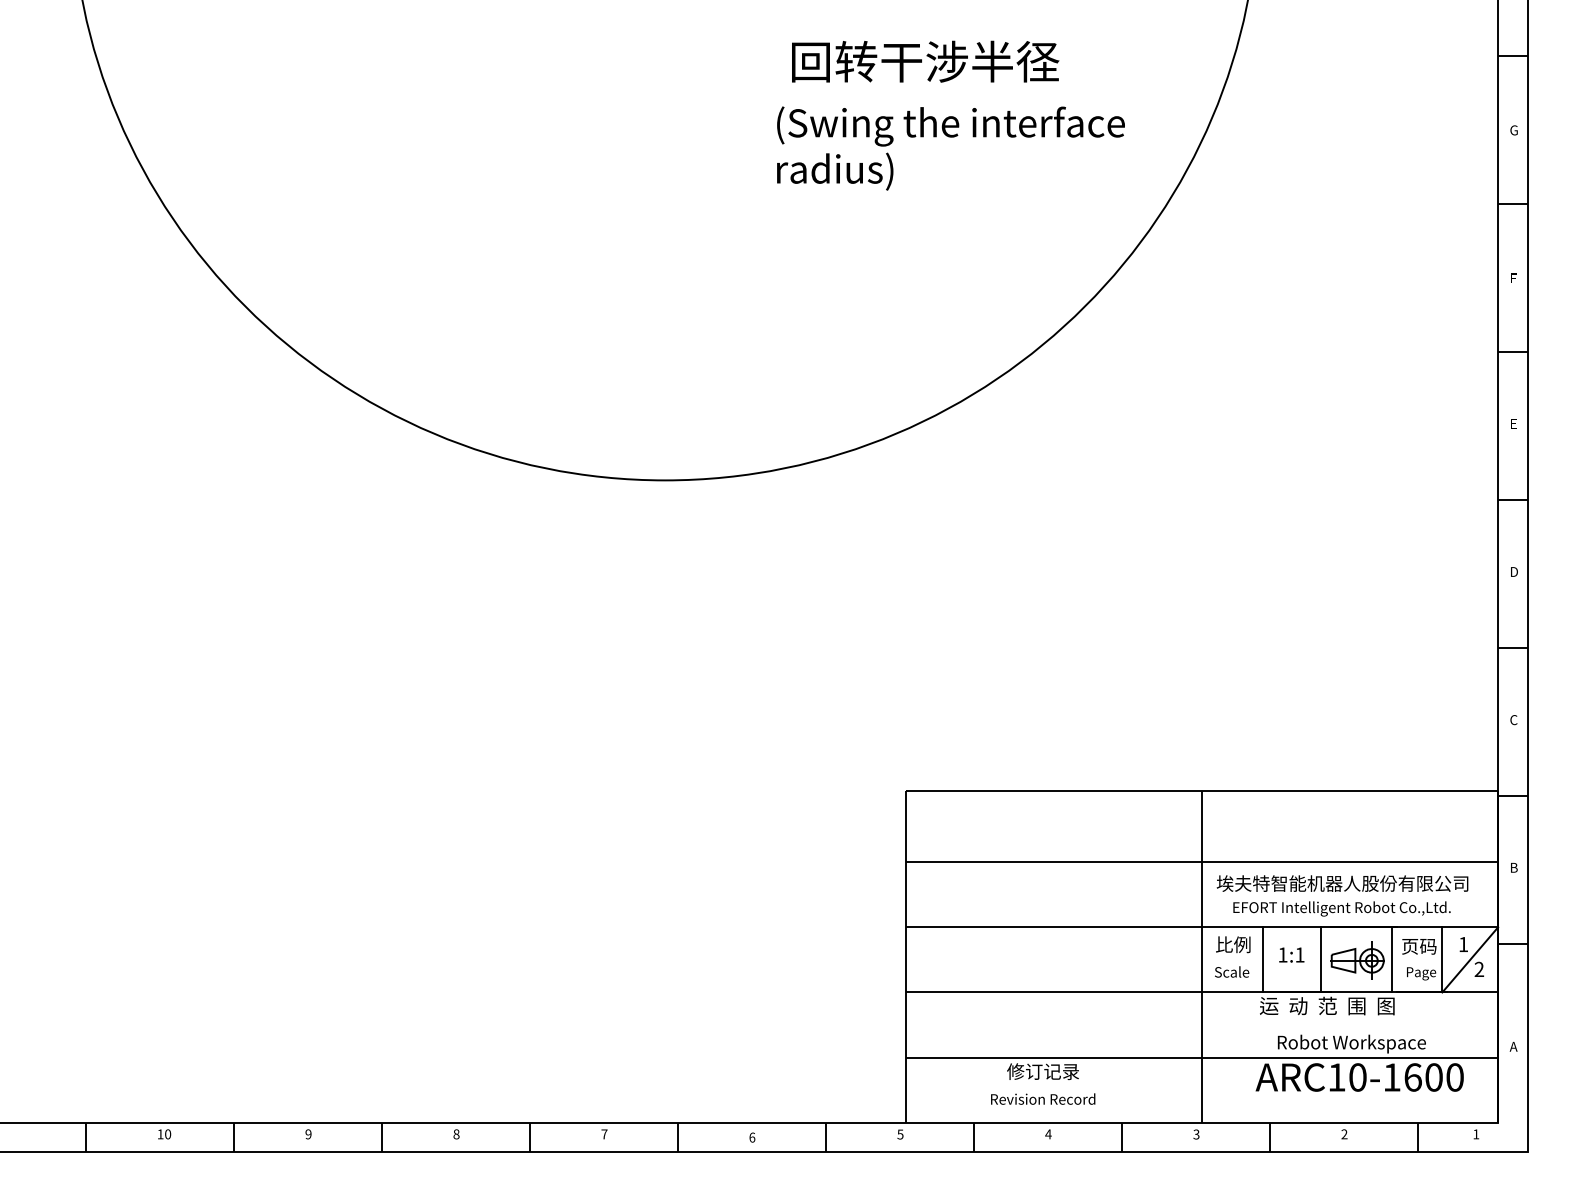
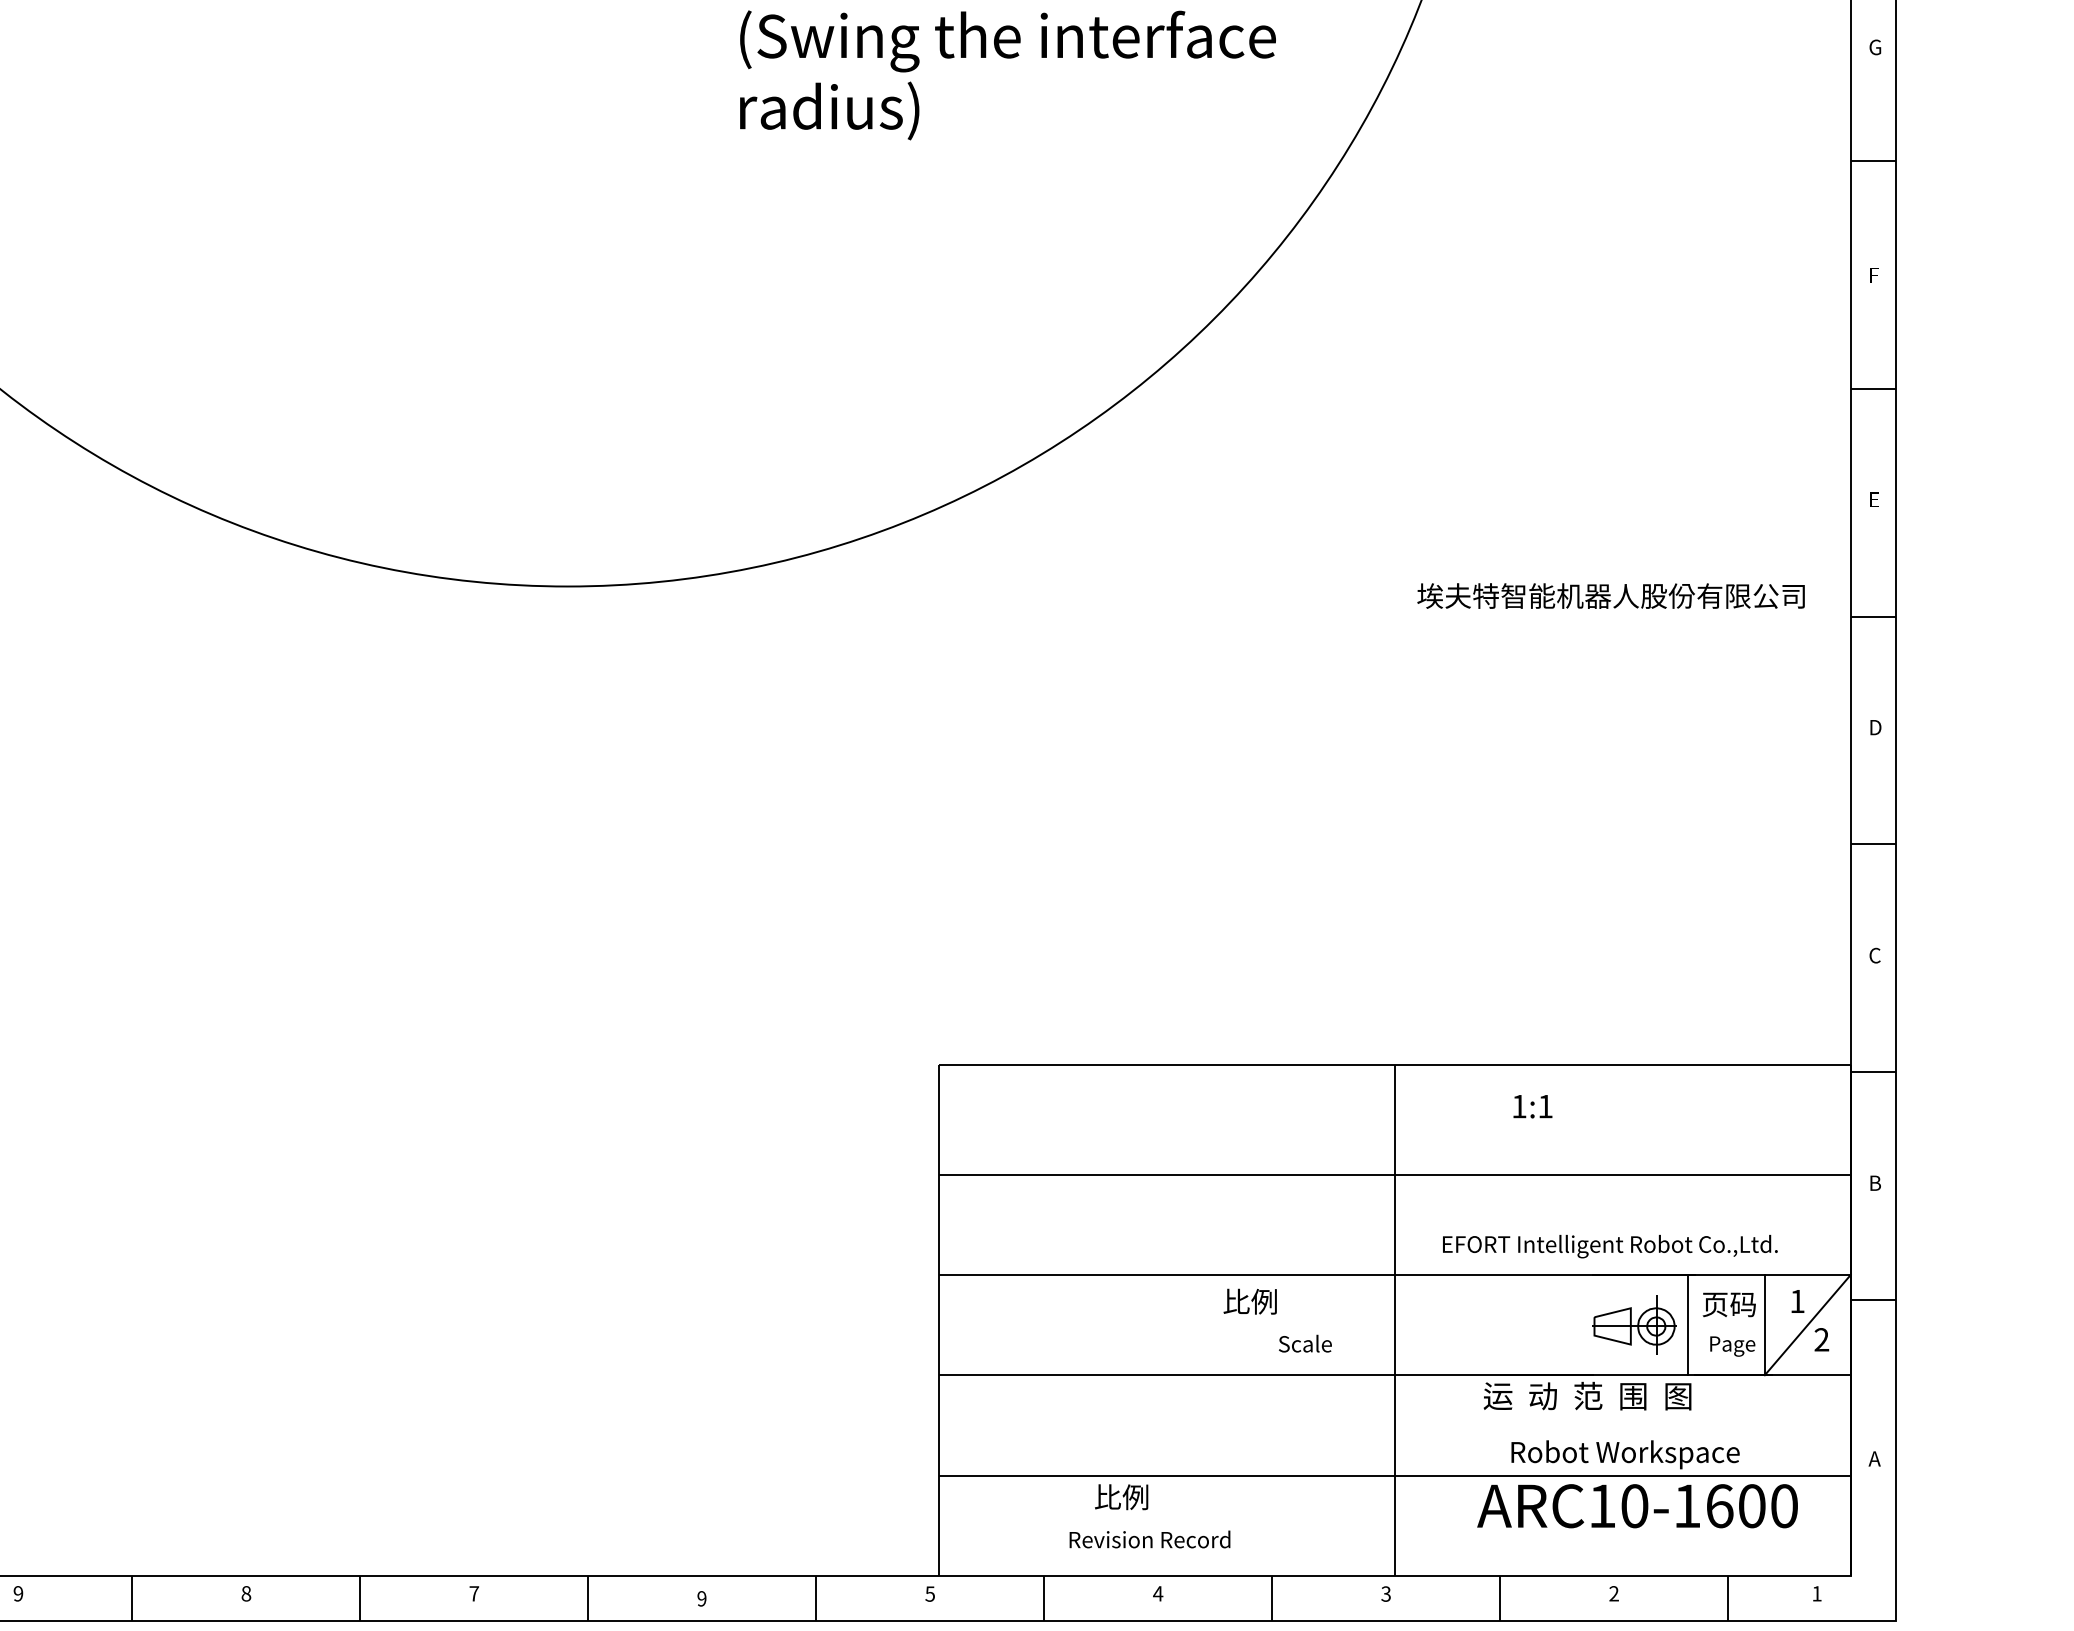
text: (1342, 883) -> (1611, 595), moved
text: (1233, 944) -> (1250, 1301), moved
text: (1291, 954) -> (1532, 1105), moved
line: (1262, 959) -> (1487, 1324), removed
line: (1320, 959) -> (1577, 1324), removed
text: (1232, 971) -> (1306, 1342), moved
text: (1042, 1071) -> (1148, 1496), 修订记录 -> 比例
text: (752, 1137) -> (702, 1598), 6 -> 9

